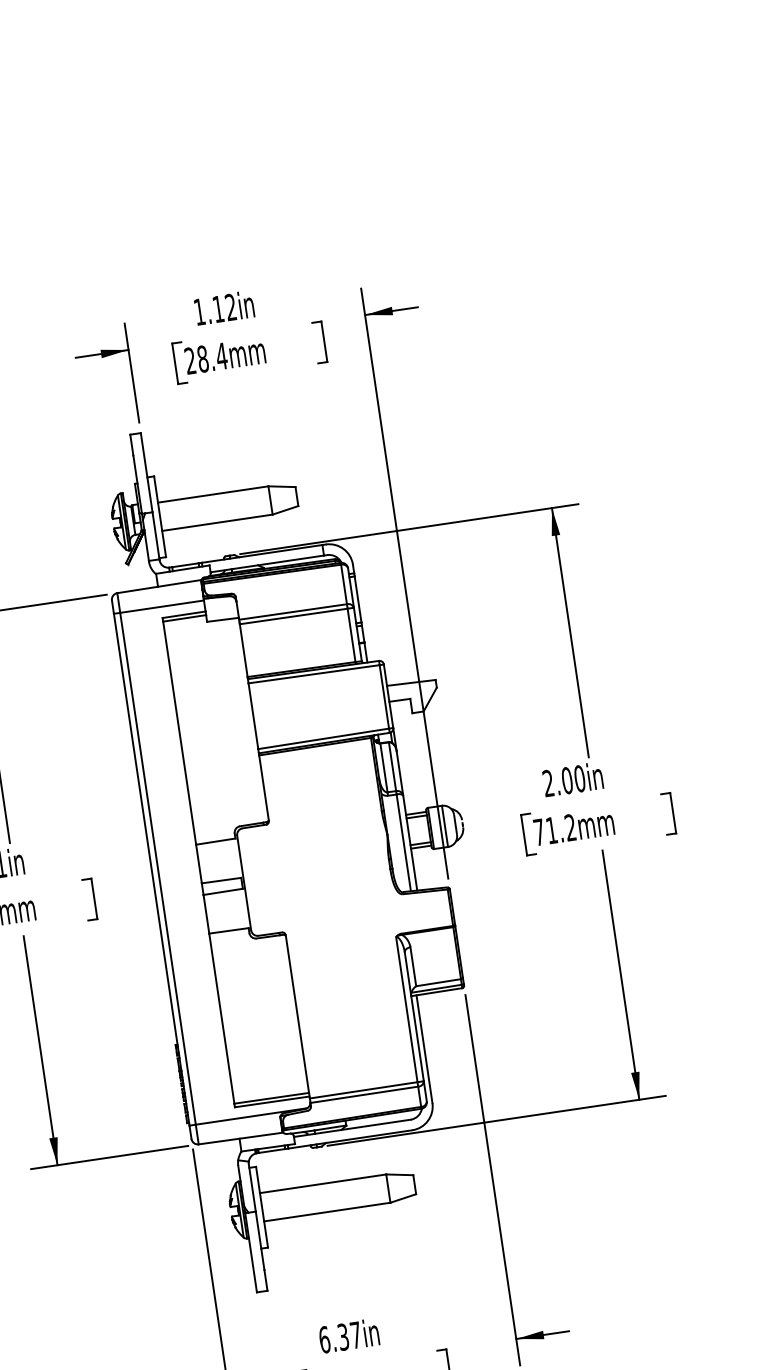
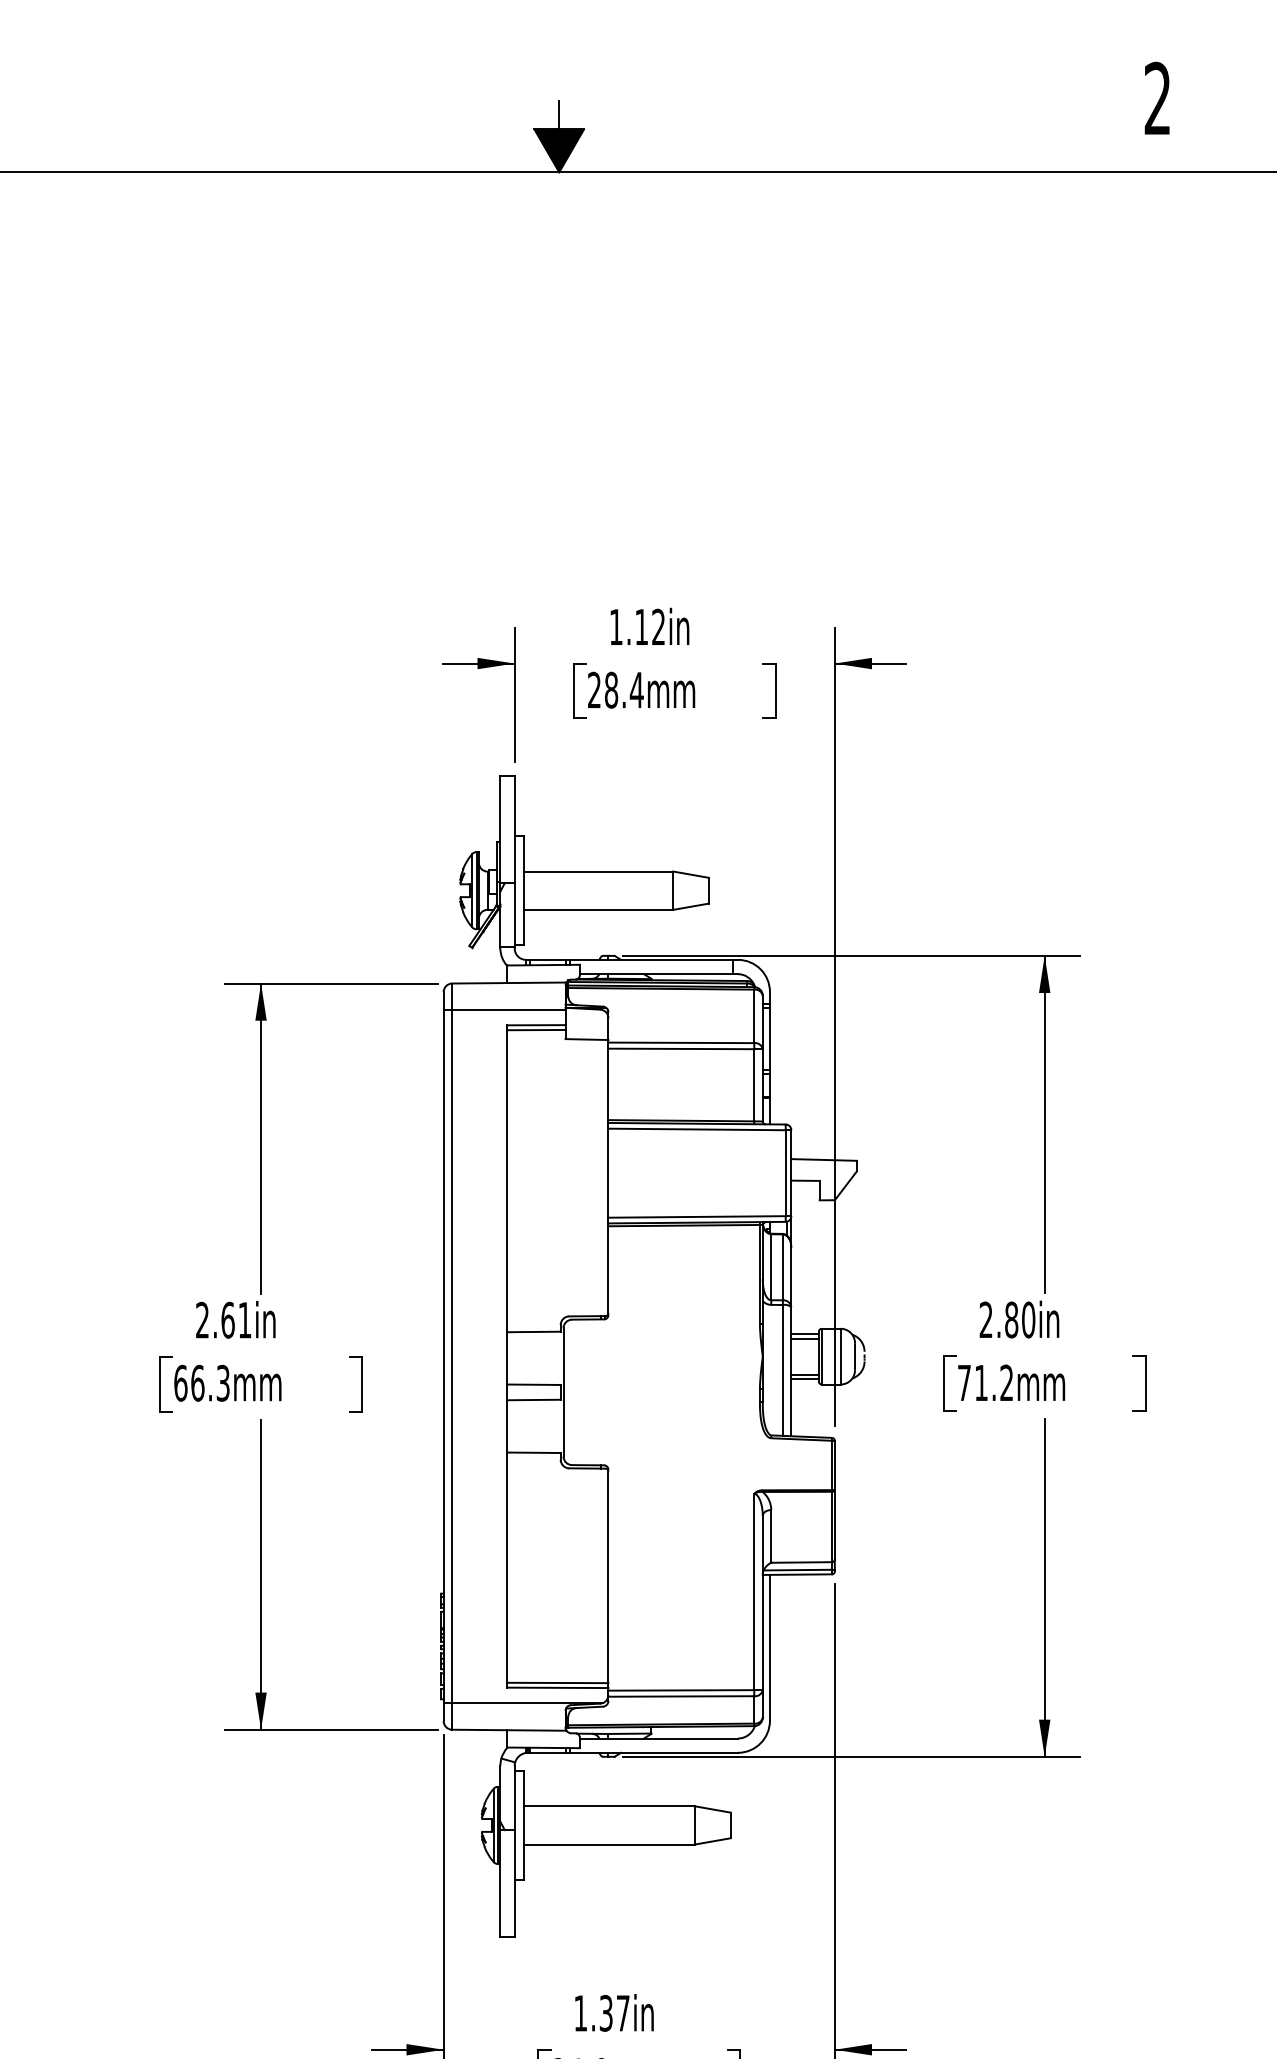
text: (567, 781) -> (1011, 1320), 2.00in -> 2.80in
text: (324, 1339) -> (580, 2013), 6.37in -> 1.37in

